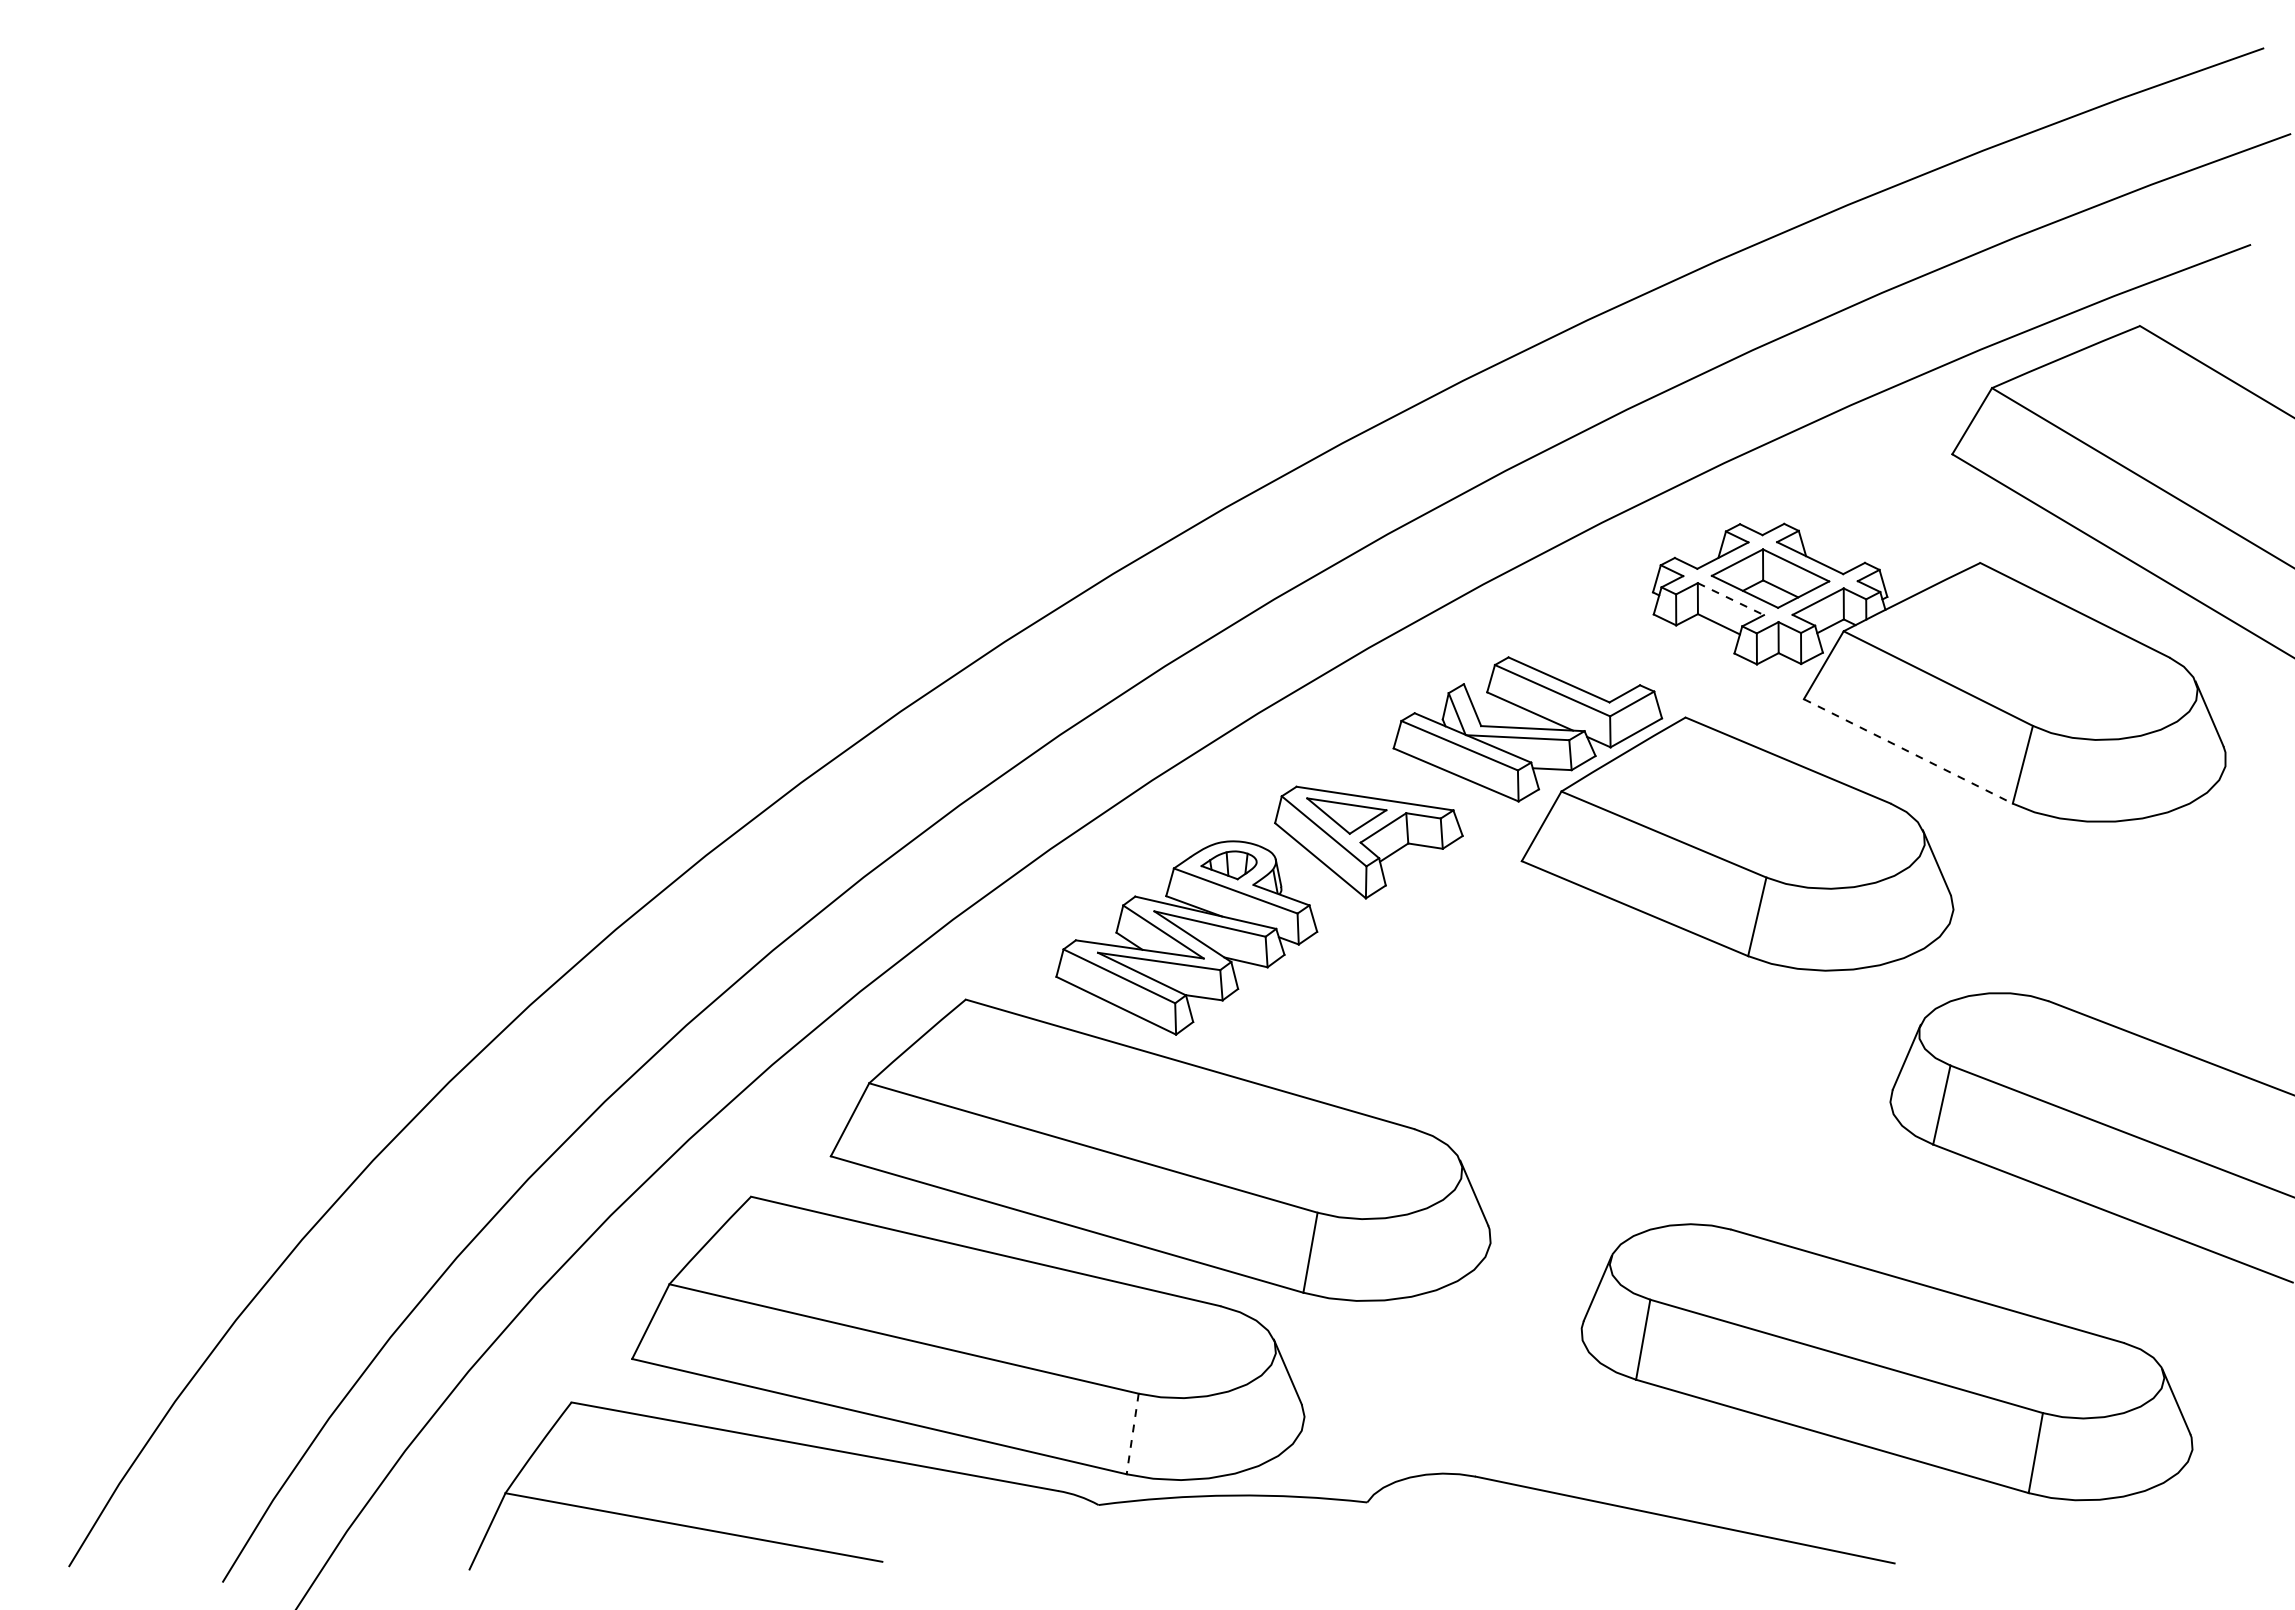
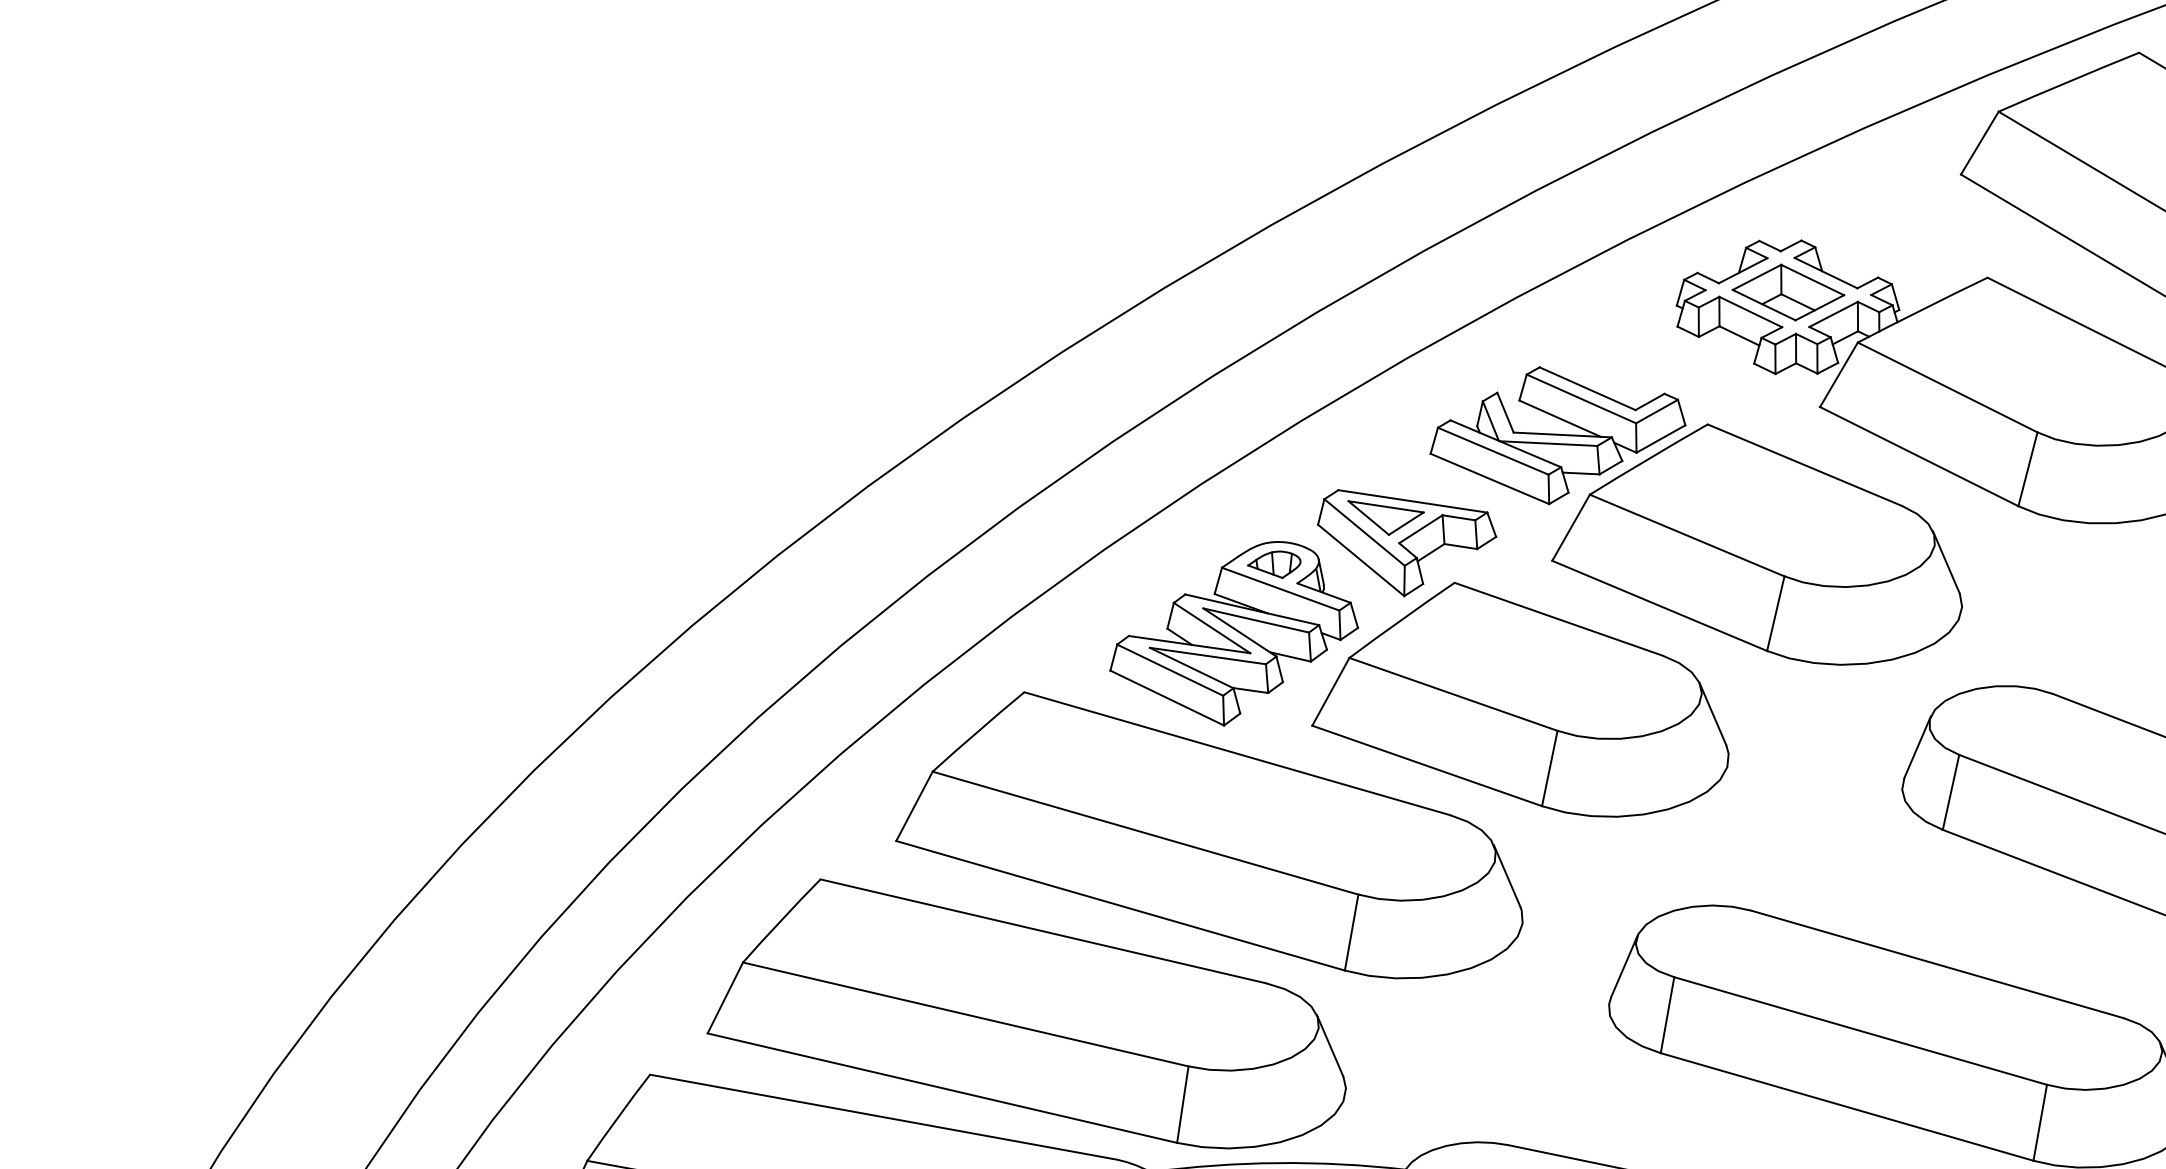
line: (1730, 599) -> (1750, 312), dashed -> solid
line: (1908, 751) -> (1919, 456), dashed -> solid
part: (1488, 1007) -> (1520, 699), added
line: (1132, 1433) -> (1182, 1104), dashed -> solid

